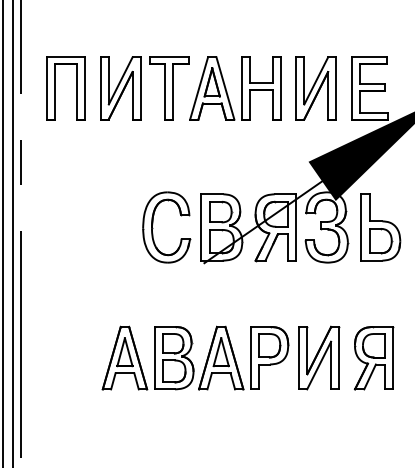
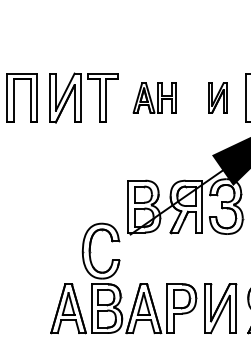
part: (235, 88) -> (154, 98), size x0.6
part: (315, 88) -> (217, 98), size x0.6
part: (153, 228) -> (90, 251), moved

